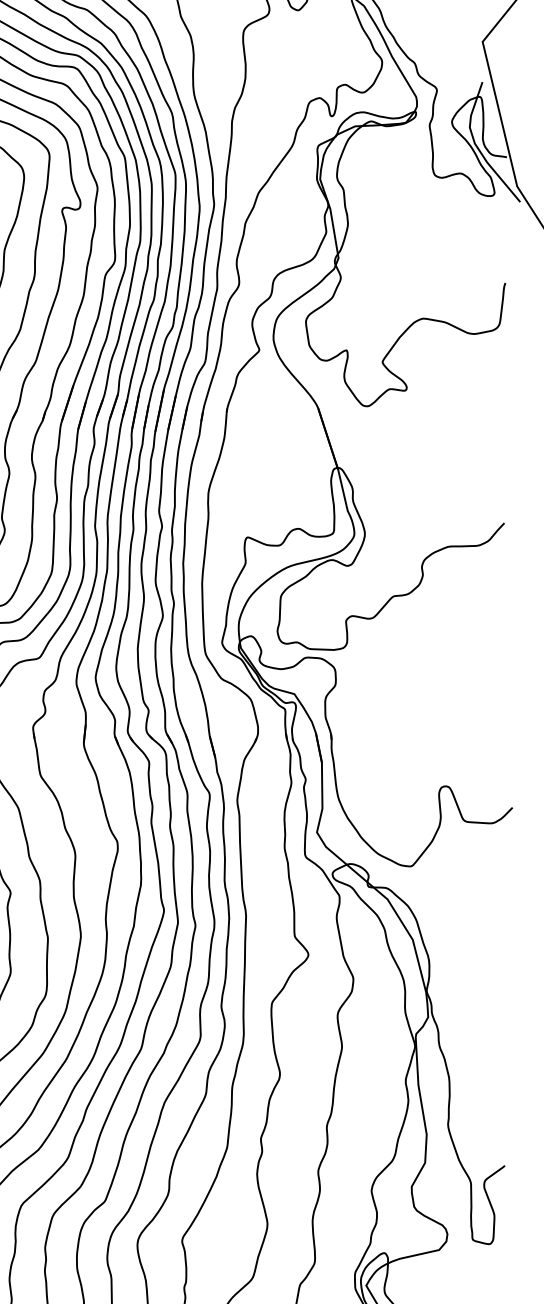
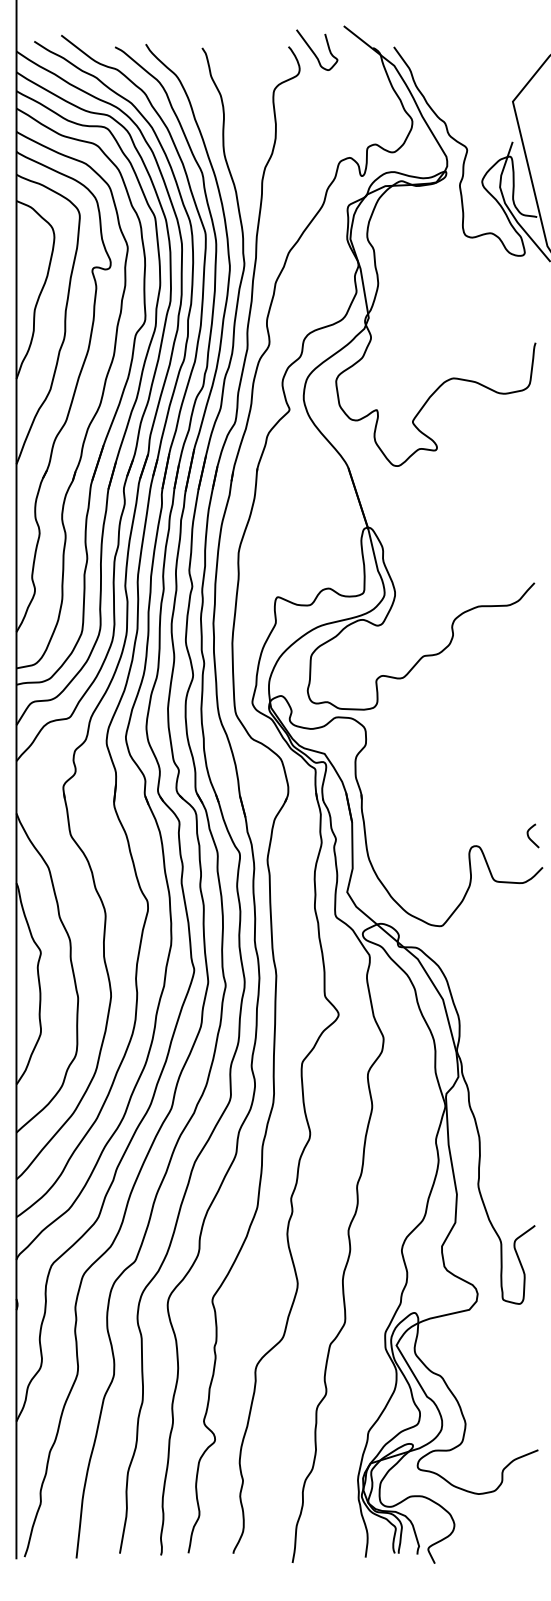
curve: (499, 776) -> (529, 836), added

